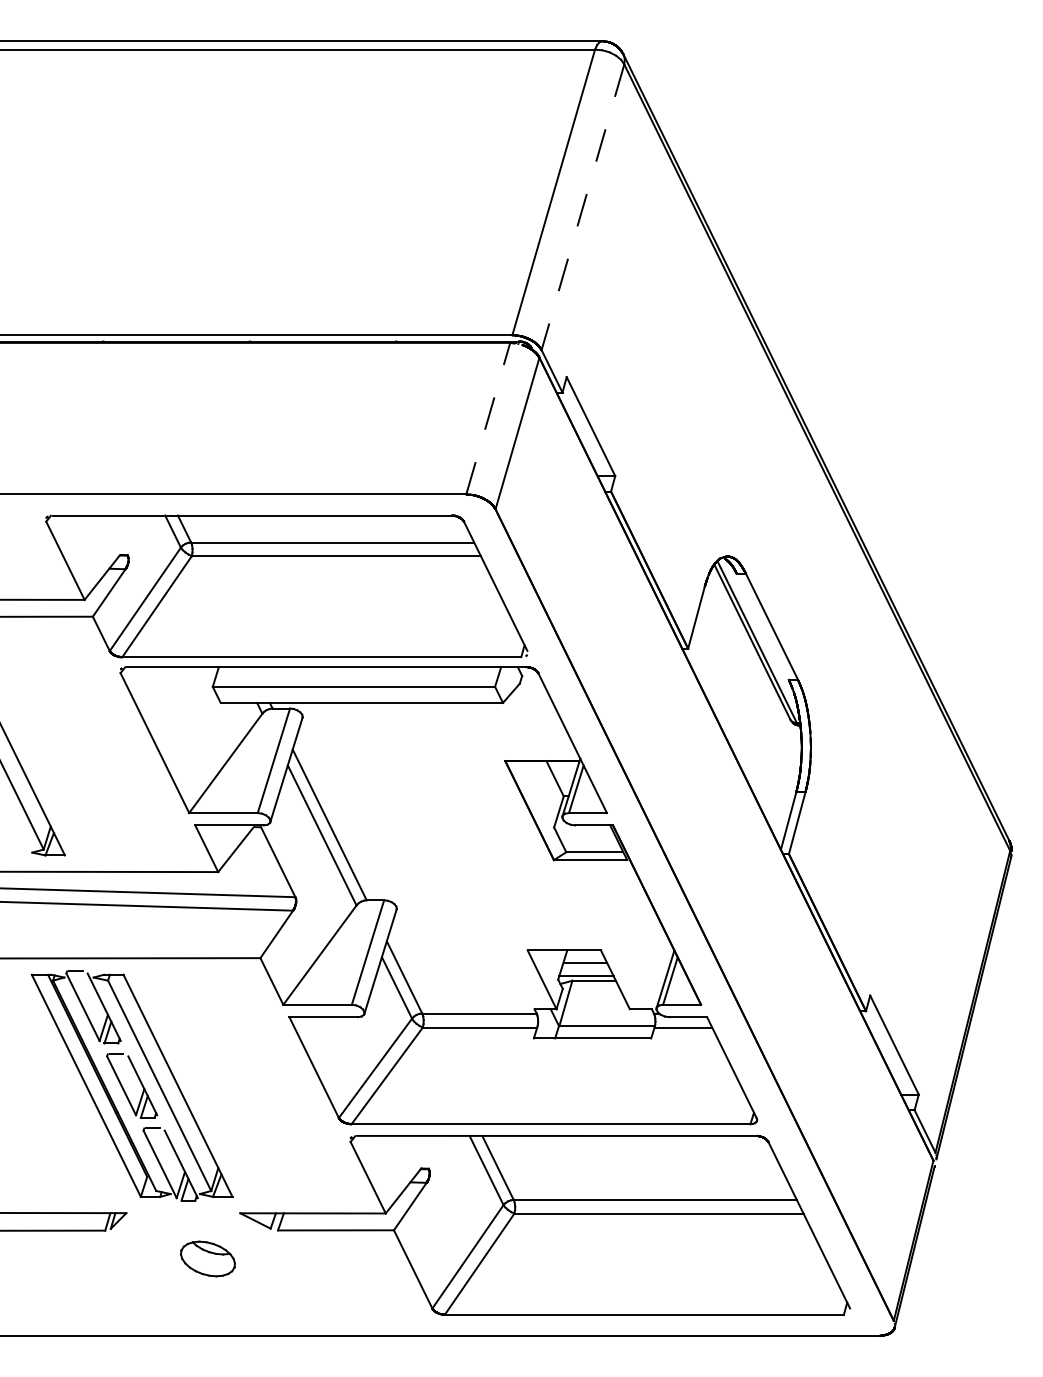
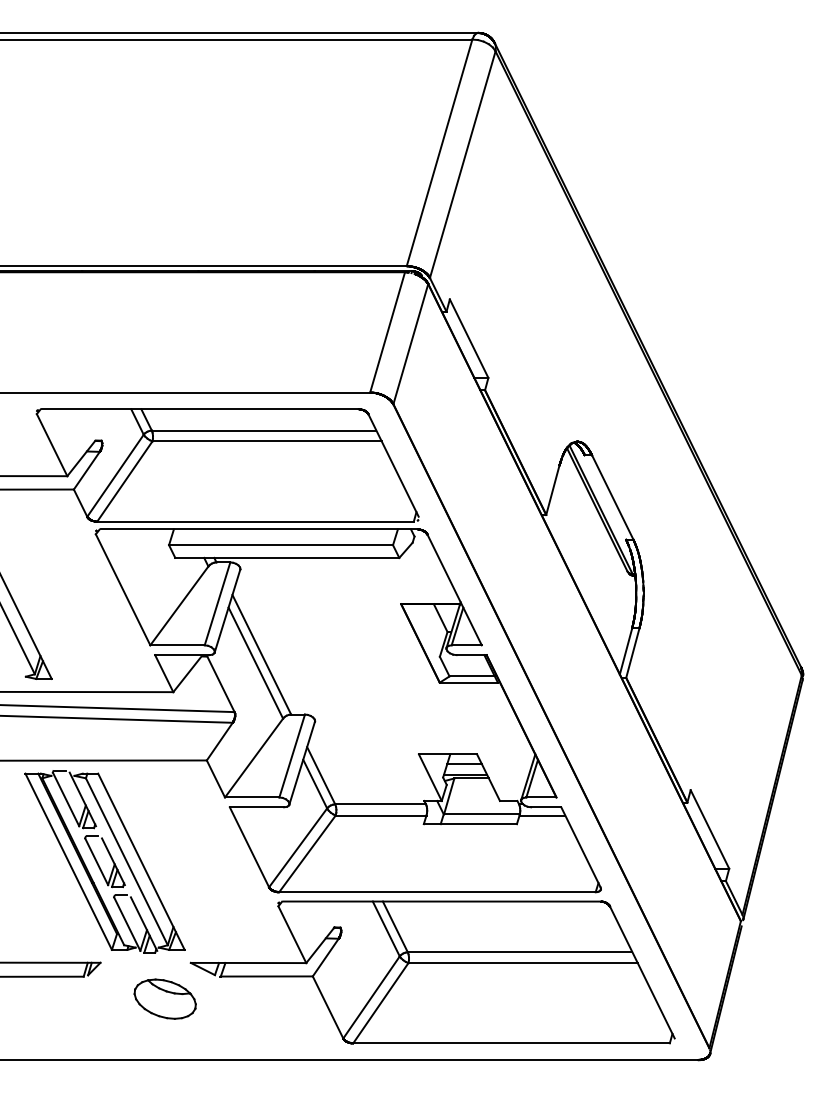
line: (582, 207) -> (462, 164), dashed -> solid
line: (488, 418) -> (387, 332), dashed -> solid
part: (207, 1258) -> (164, 998), size x1.43

